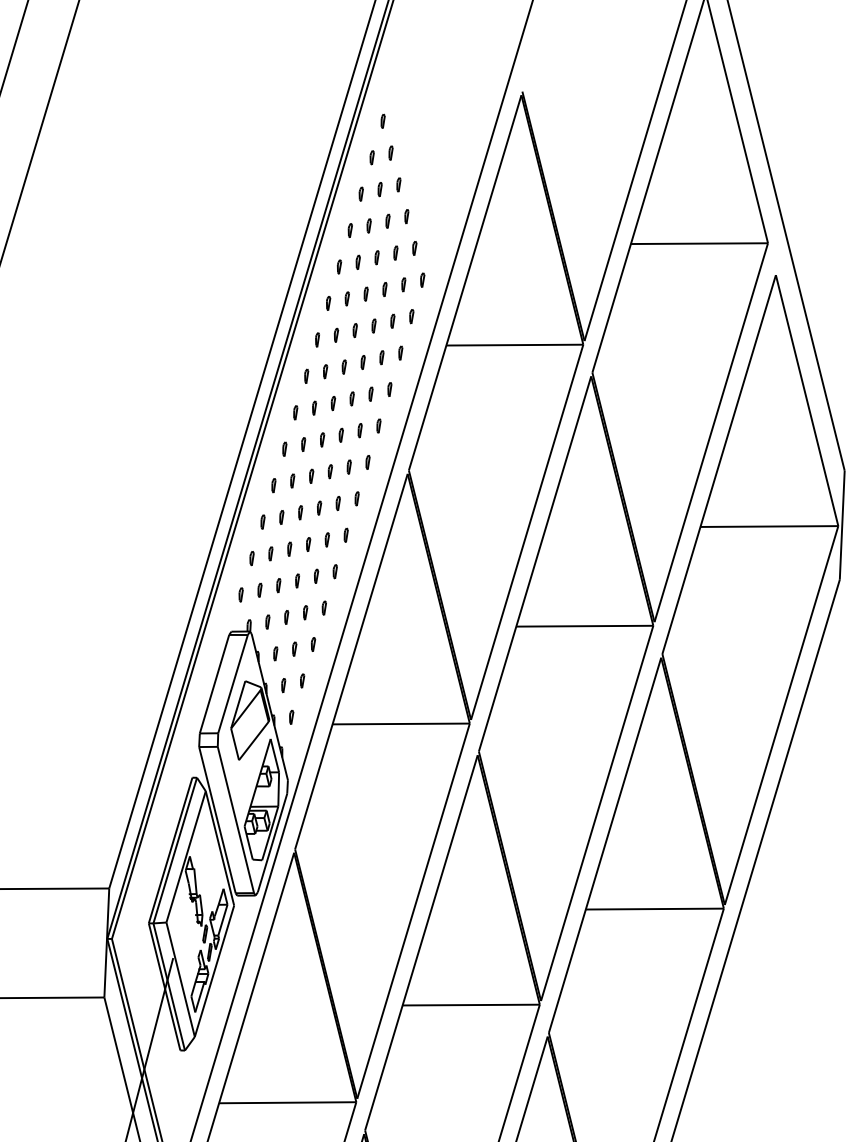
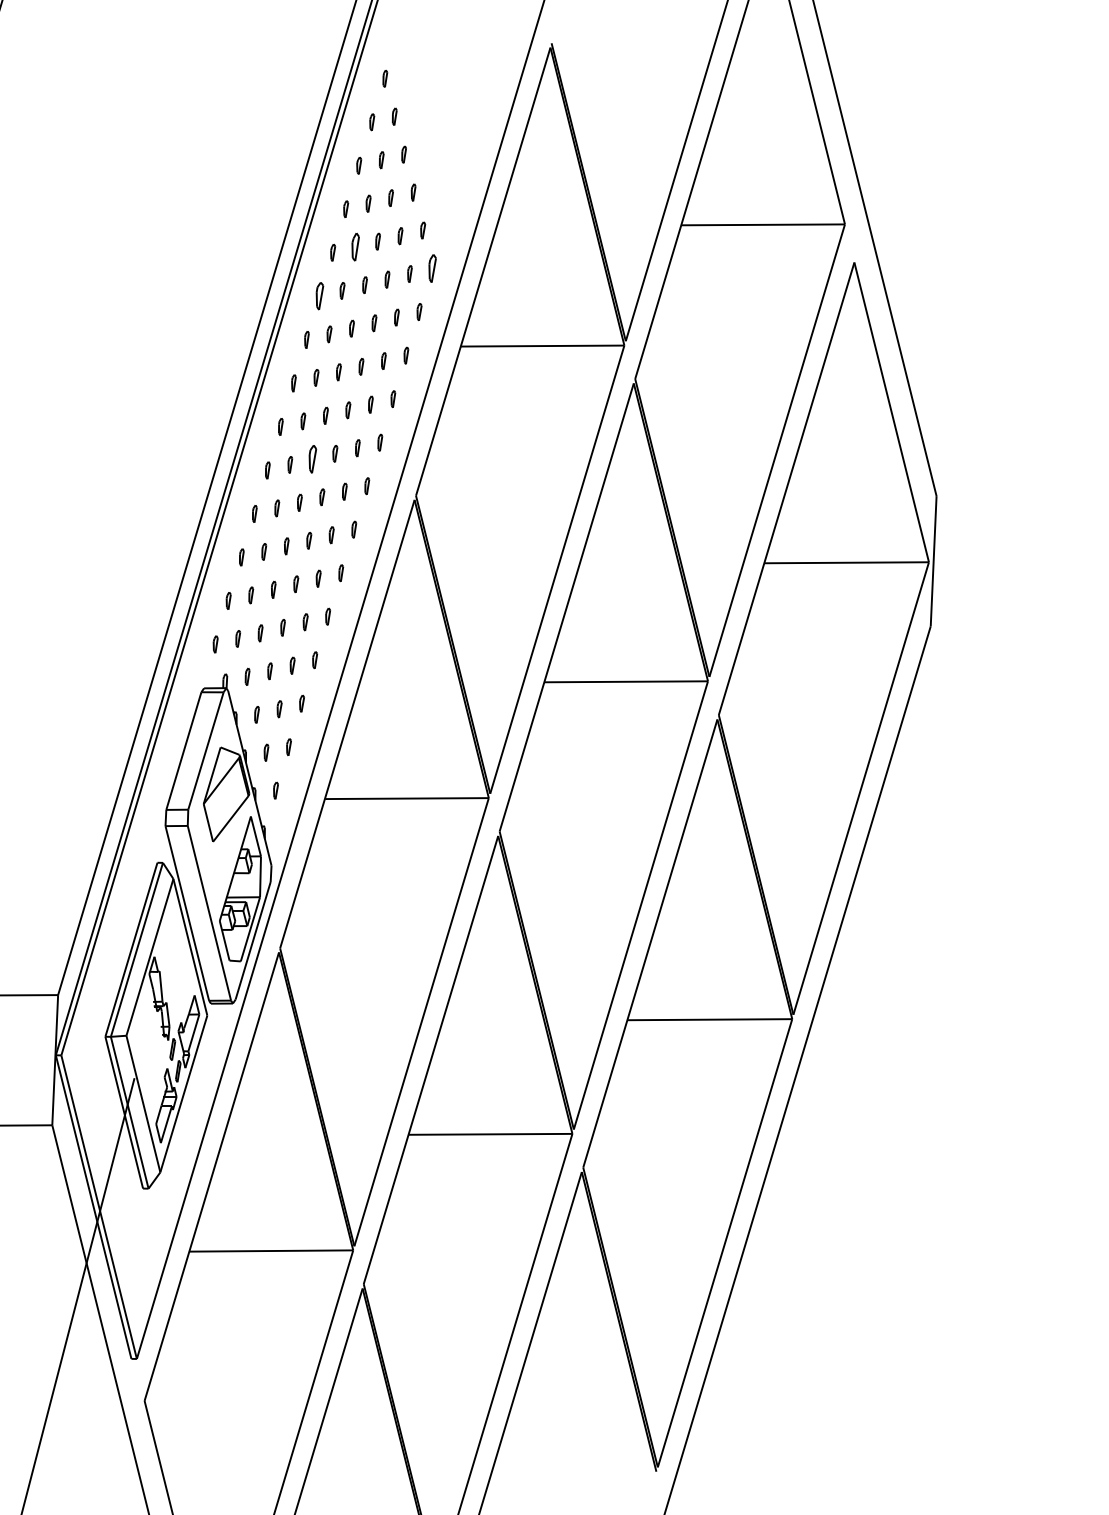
part: (358, 262) -> (355, 247), size x1.6
part: (422, 280) -> (432, 268), size x1.6
part: (328, 303) -> (320, 296), size x1.6
part: (322, 440) -> (312, 459), size x1.6

